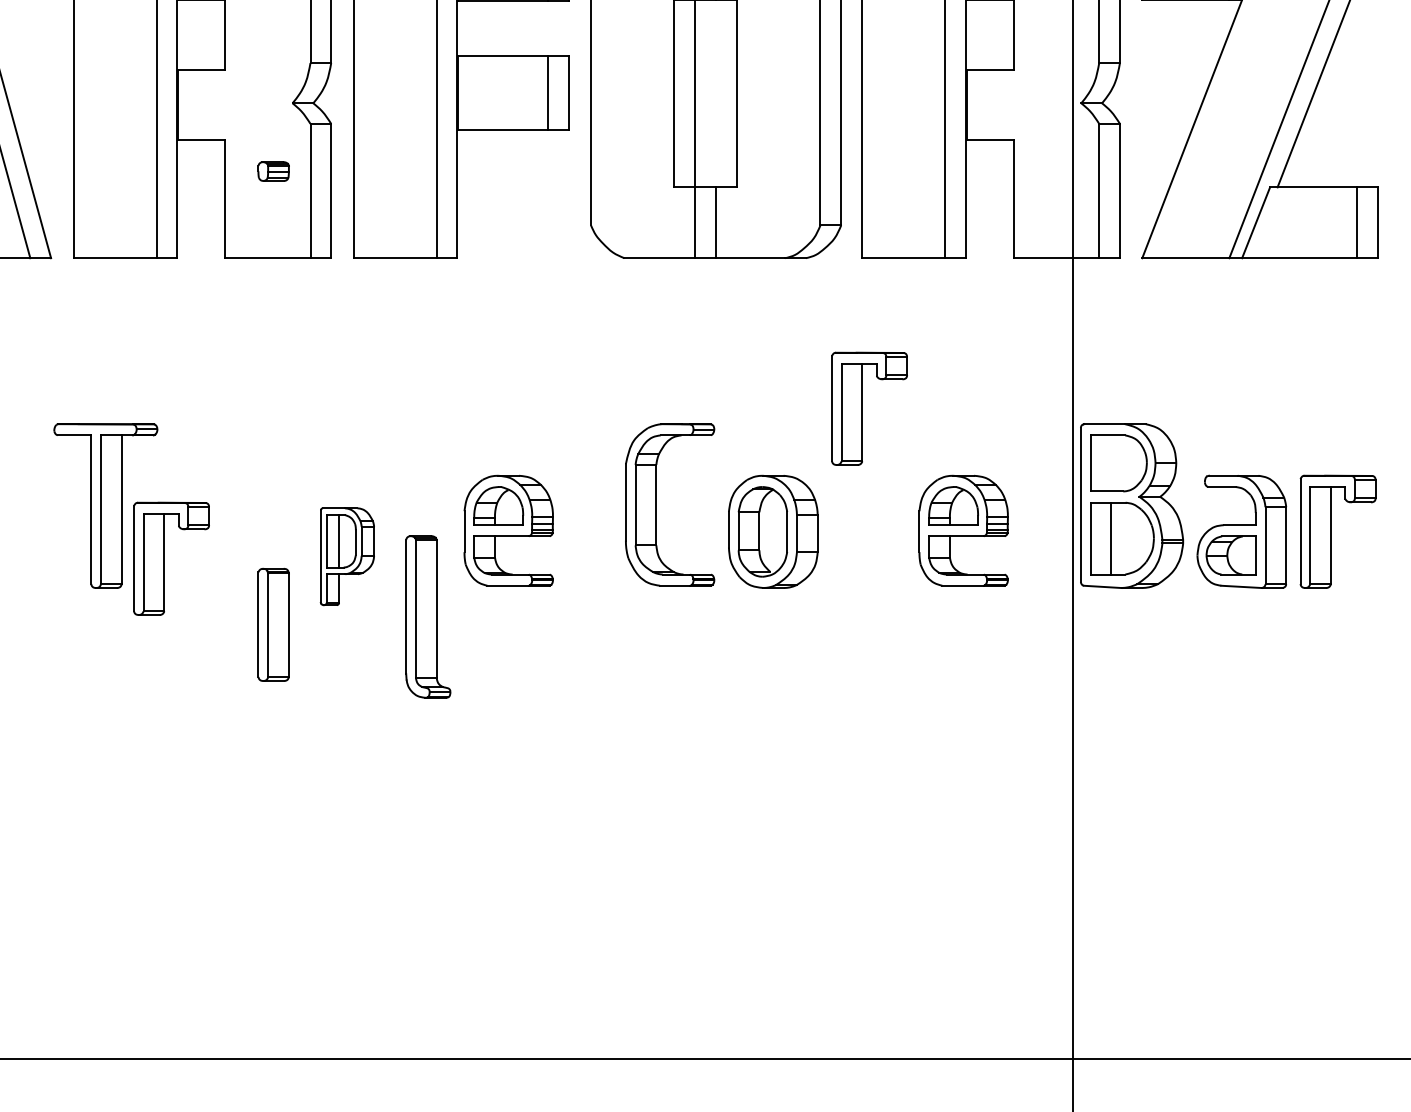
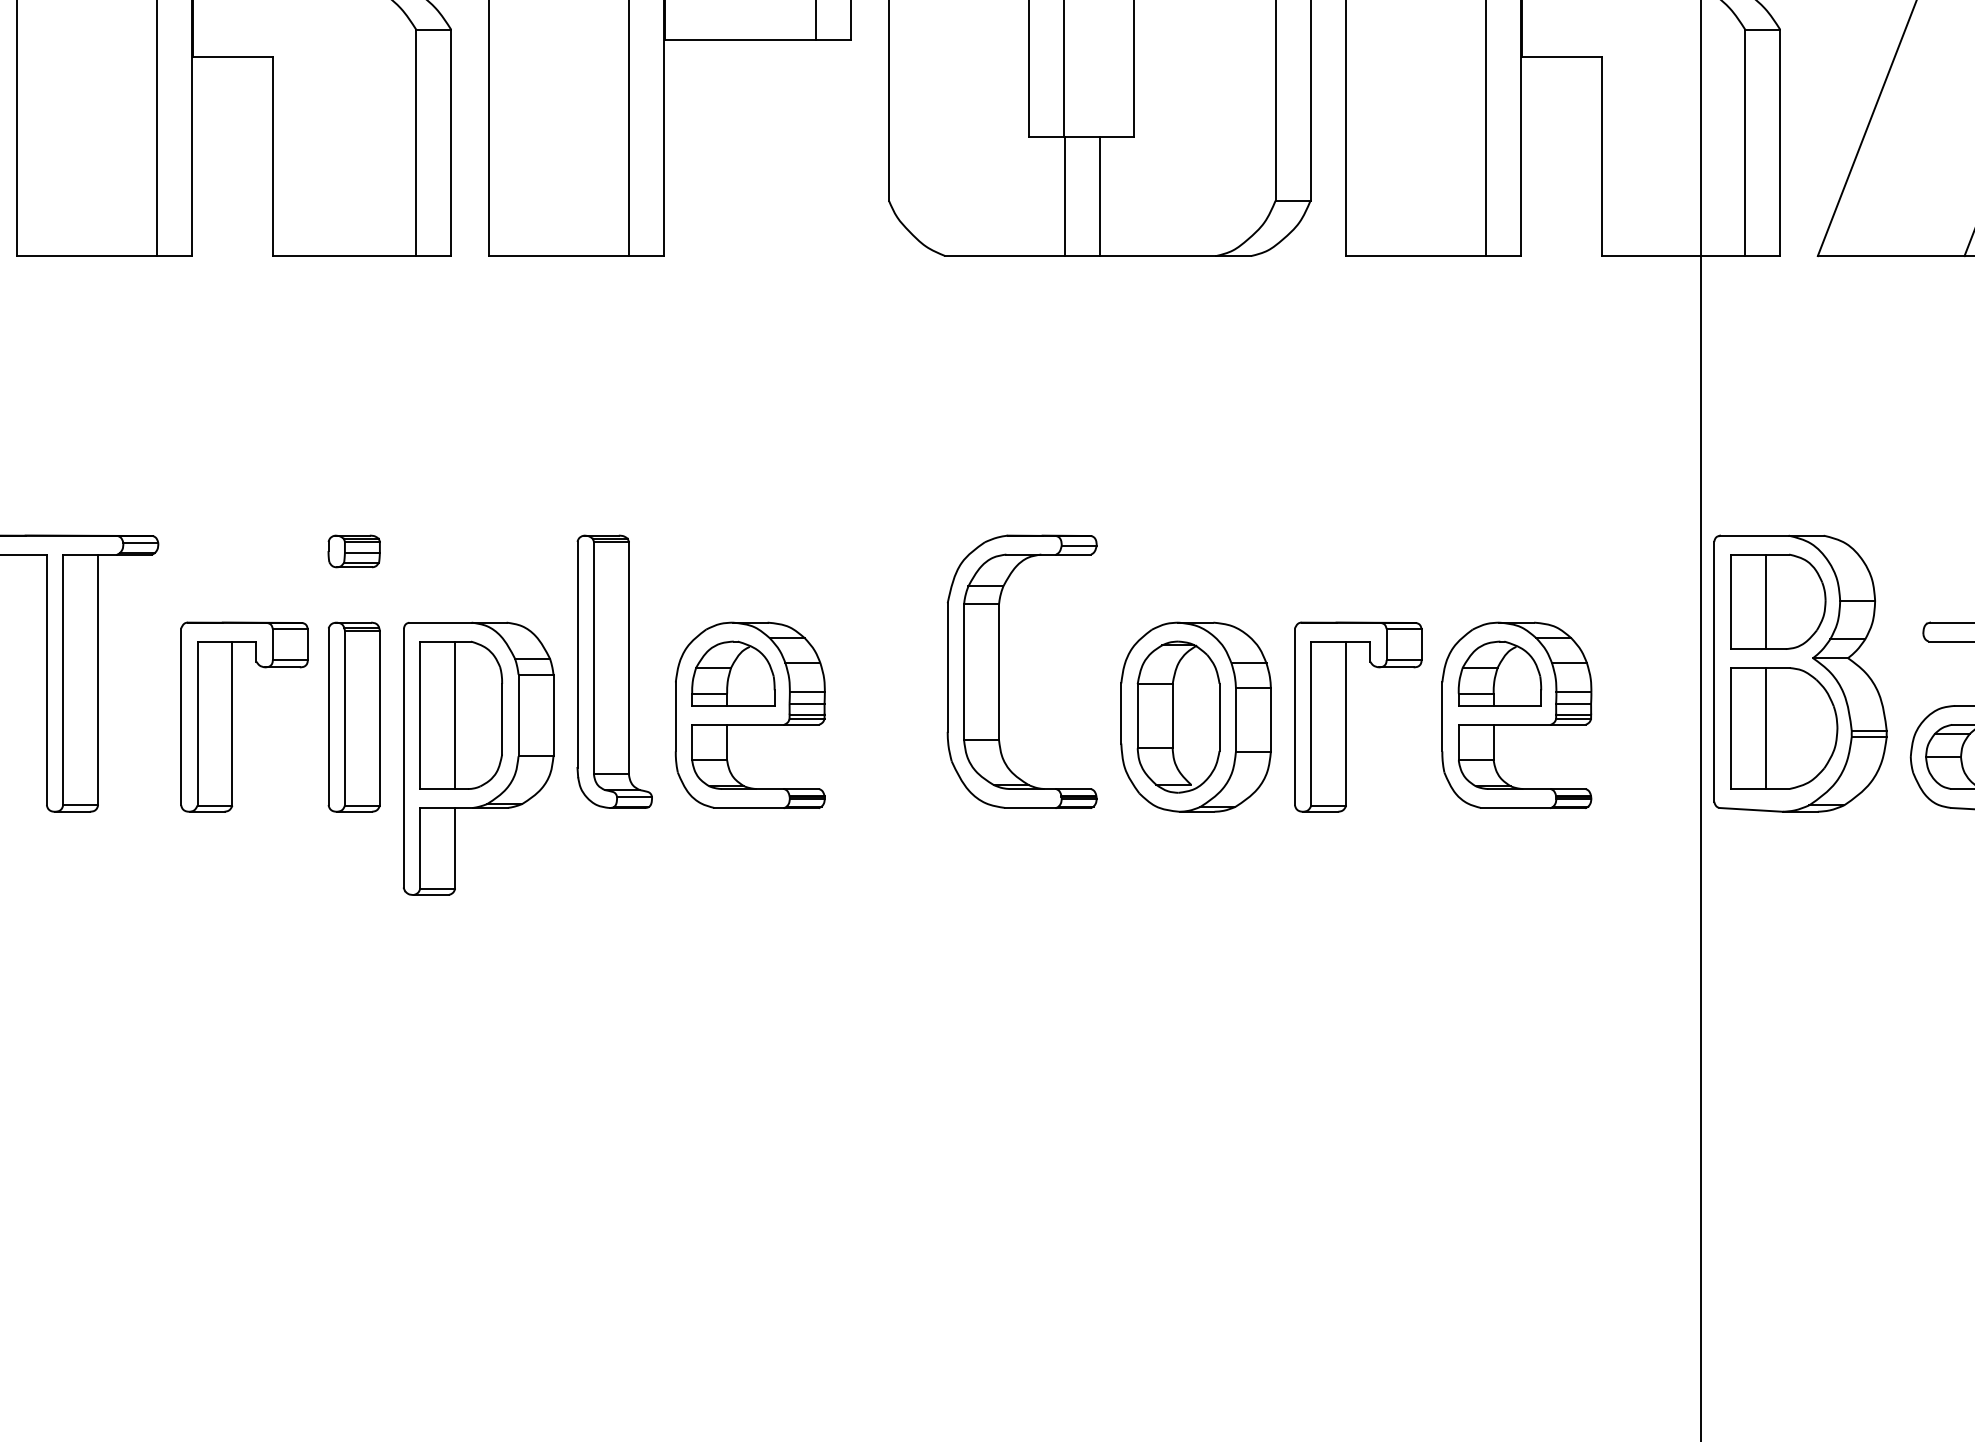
part: (273, 171) -> (353, 551), moved
part: (862, 408) -> (1346, 716), moved
line: (1111, 463) -> (1765, 601), added
part: (347, 556) -> (478, 758), size x1.67
part: (164, 558) -> (232, 716), moved
part: (428, 616) -> (615, 671), moved
part: (273, 624) -> (353, 716), moved

